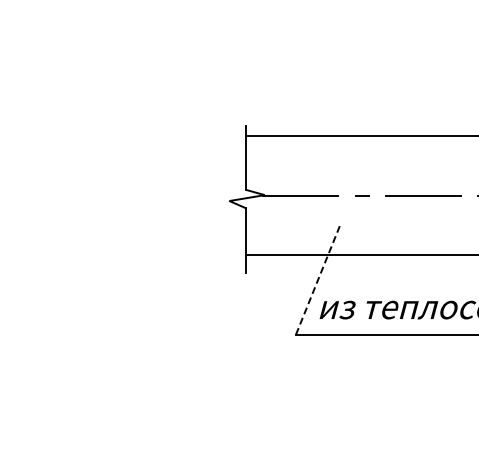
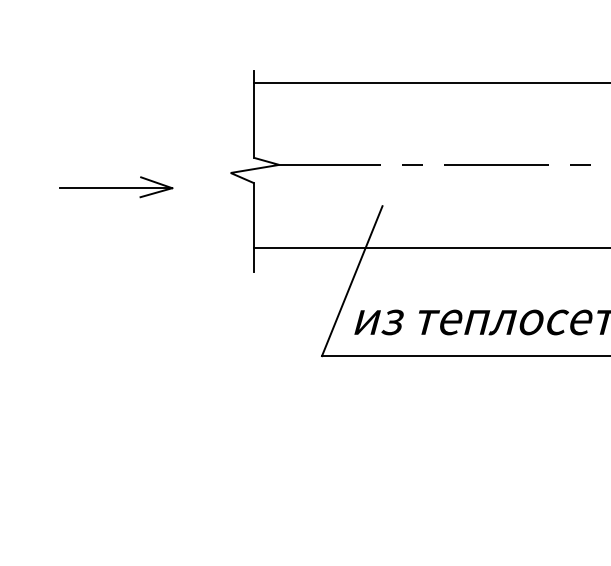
part: (145, 211) -> (115, 187), added
line: (318, 279) -> (352, 280), dashed -> solid

